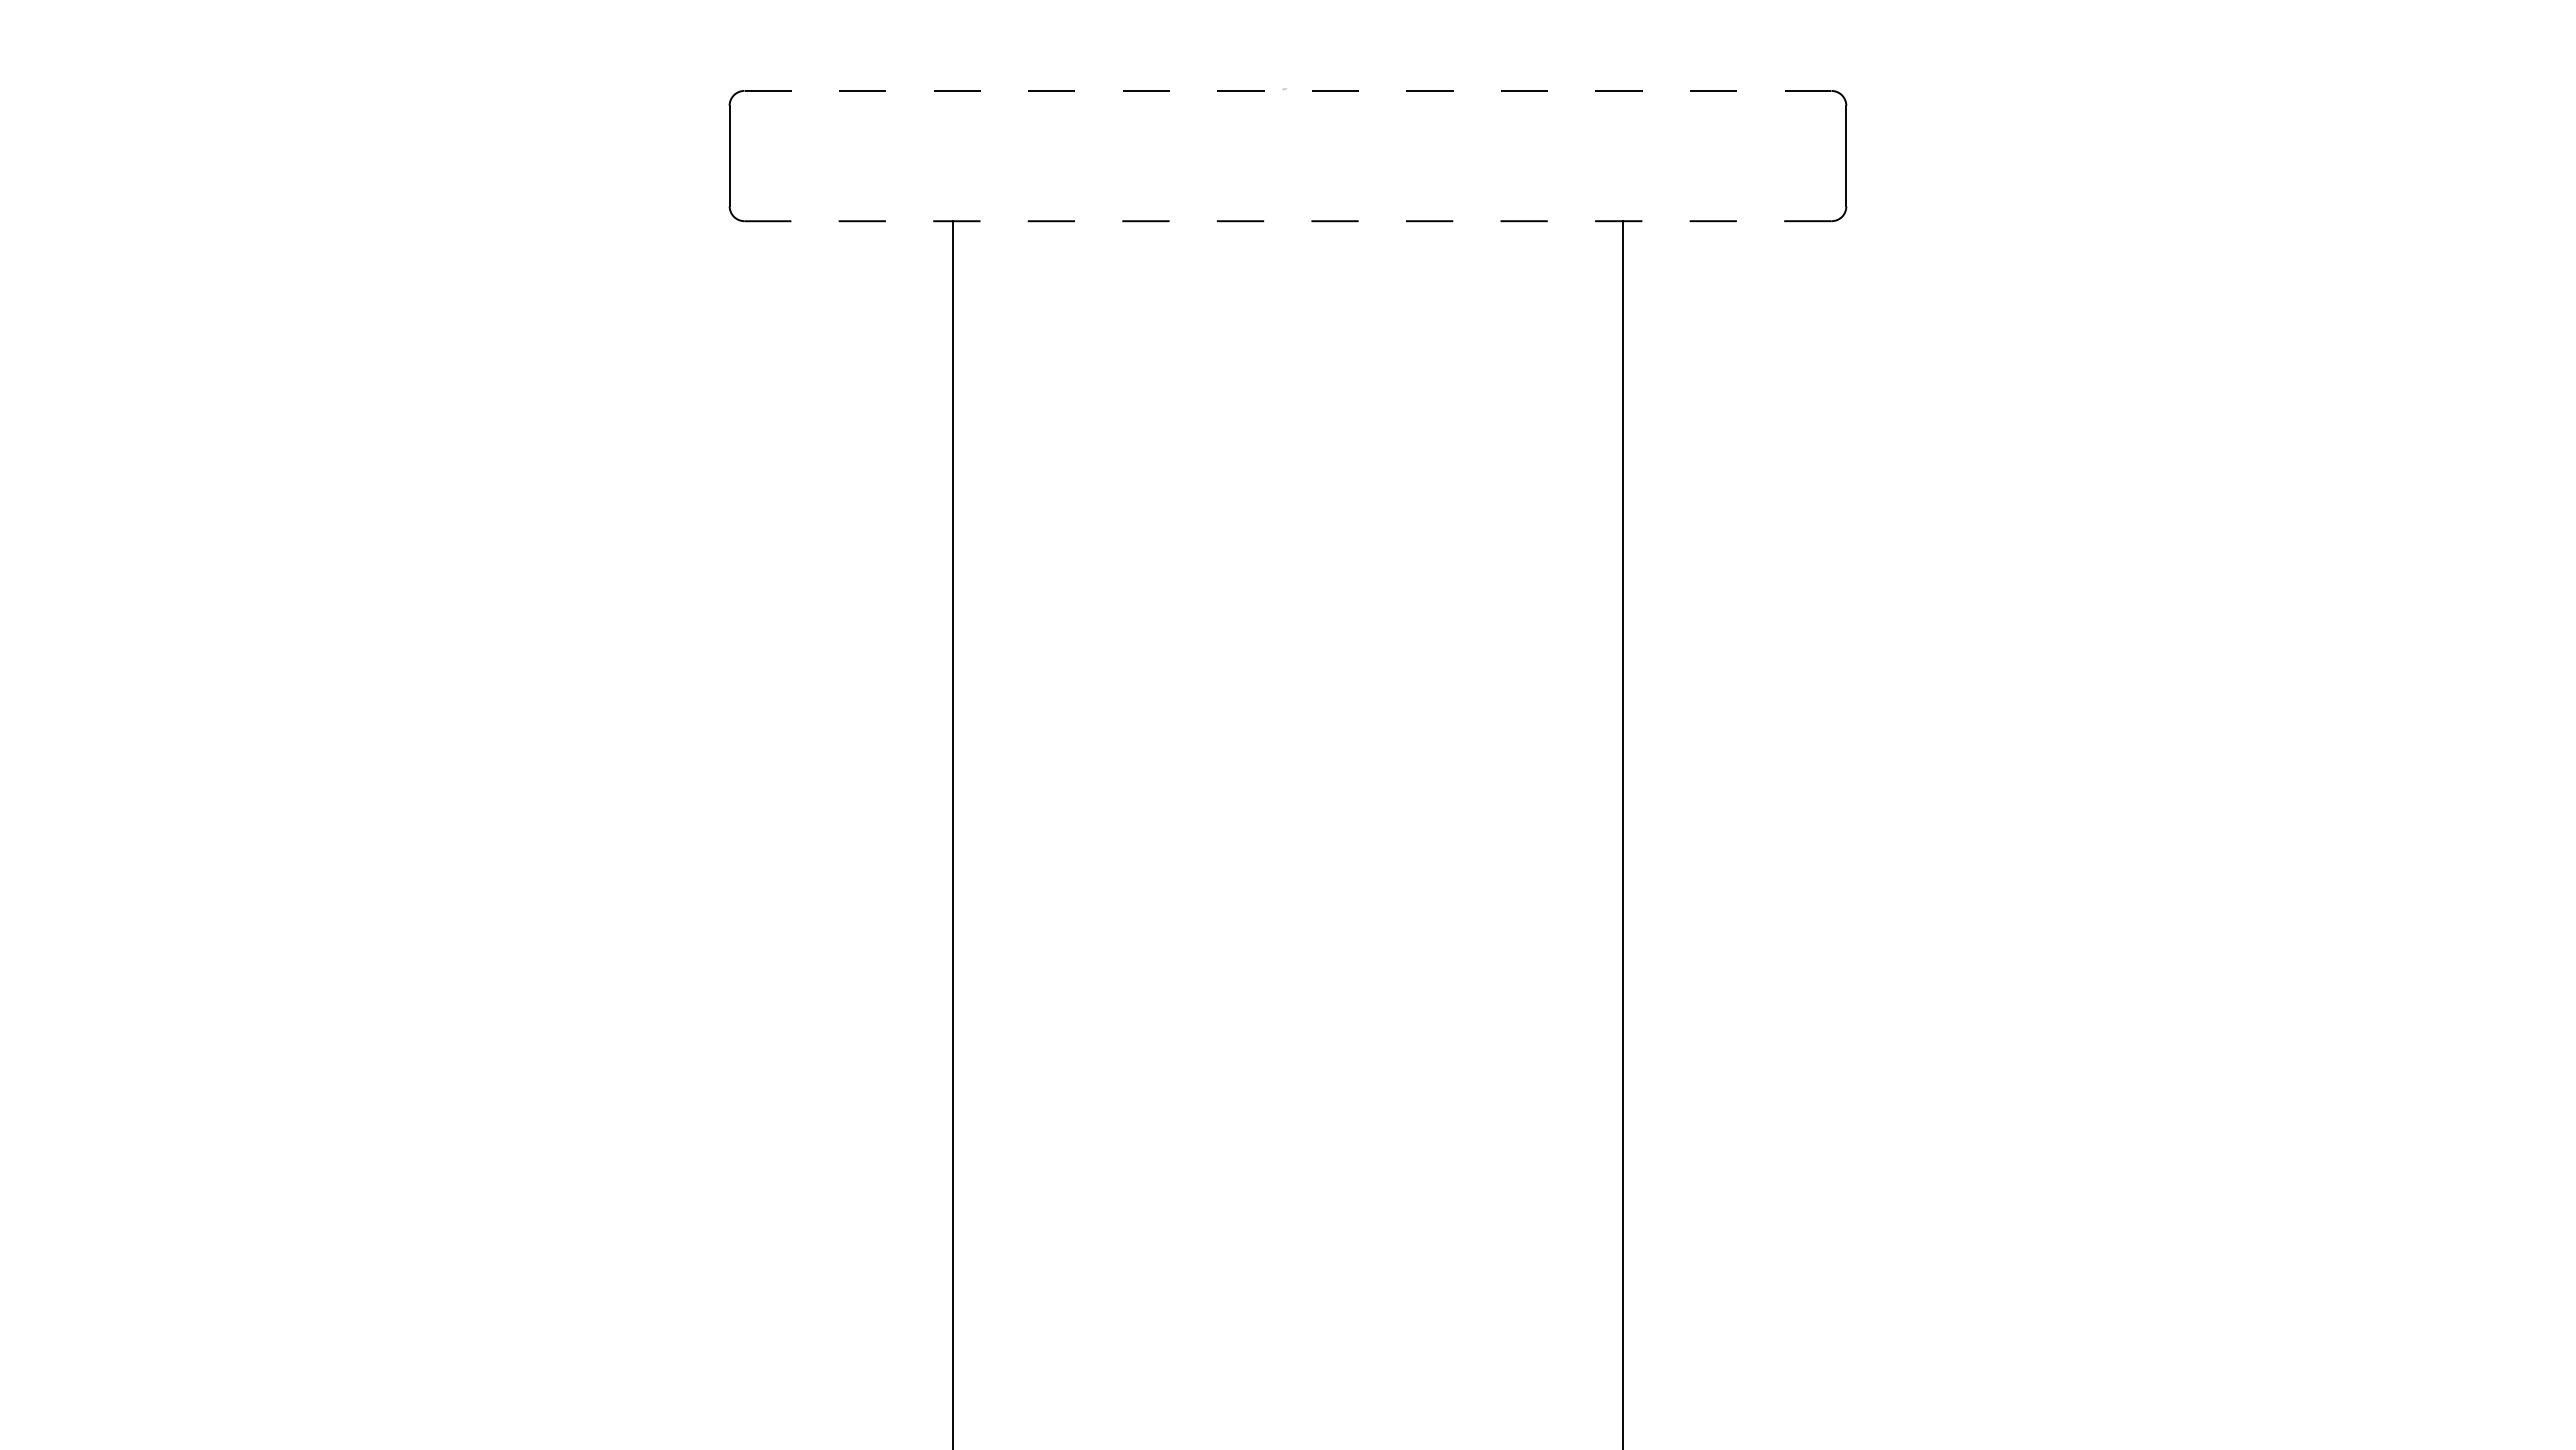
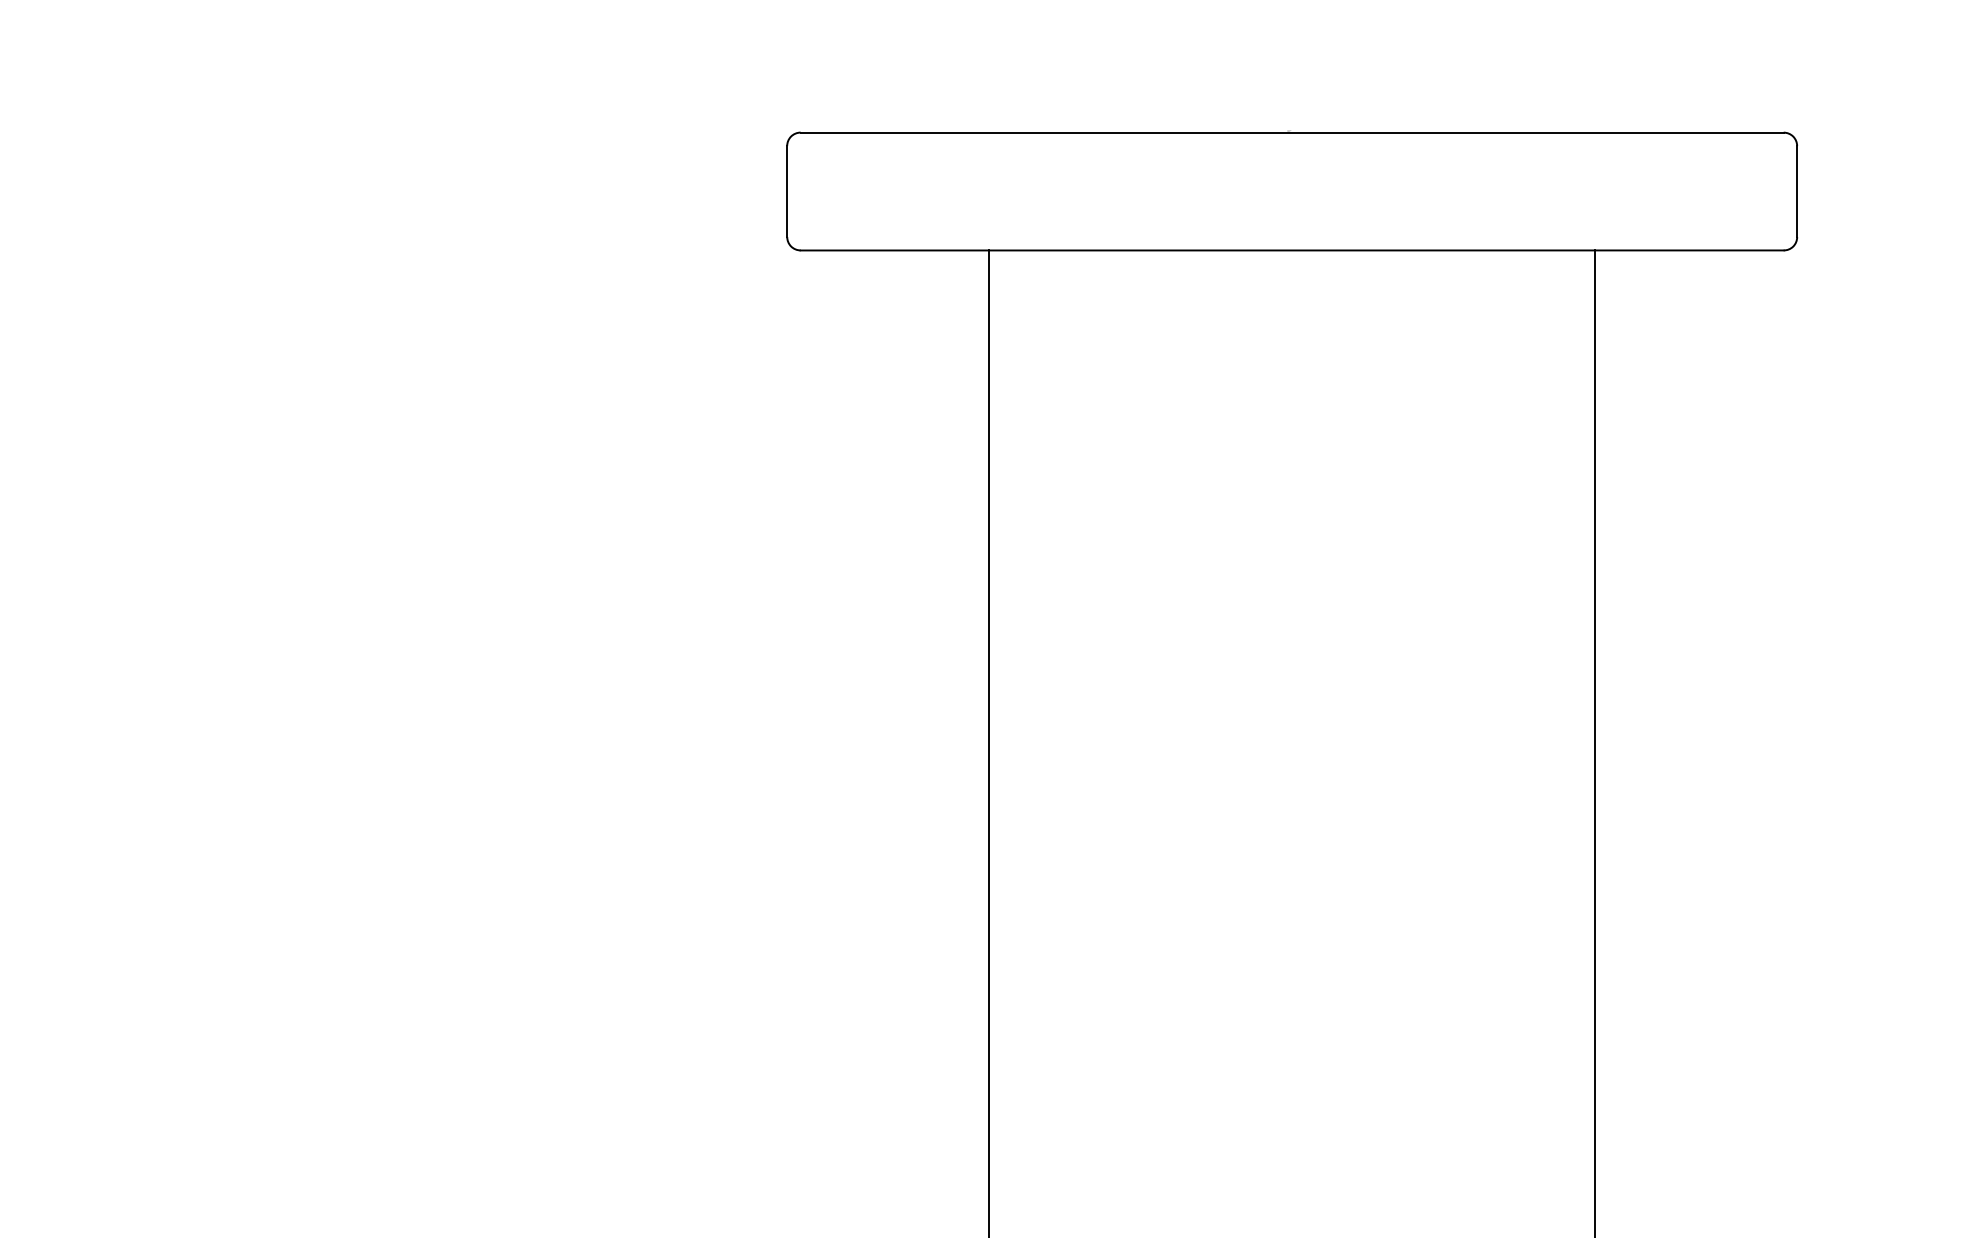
line: (1288, 90) -> (1292, 132), dashed -> solid
line: (1287, 221) -> (1291, 250), dashed -> solid

